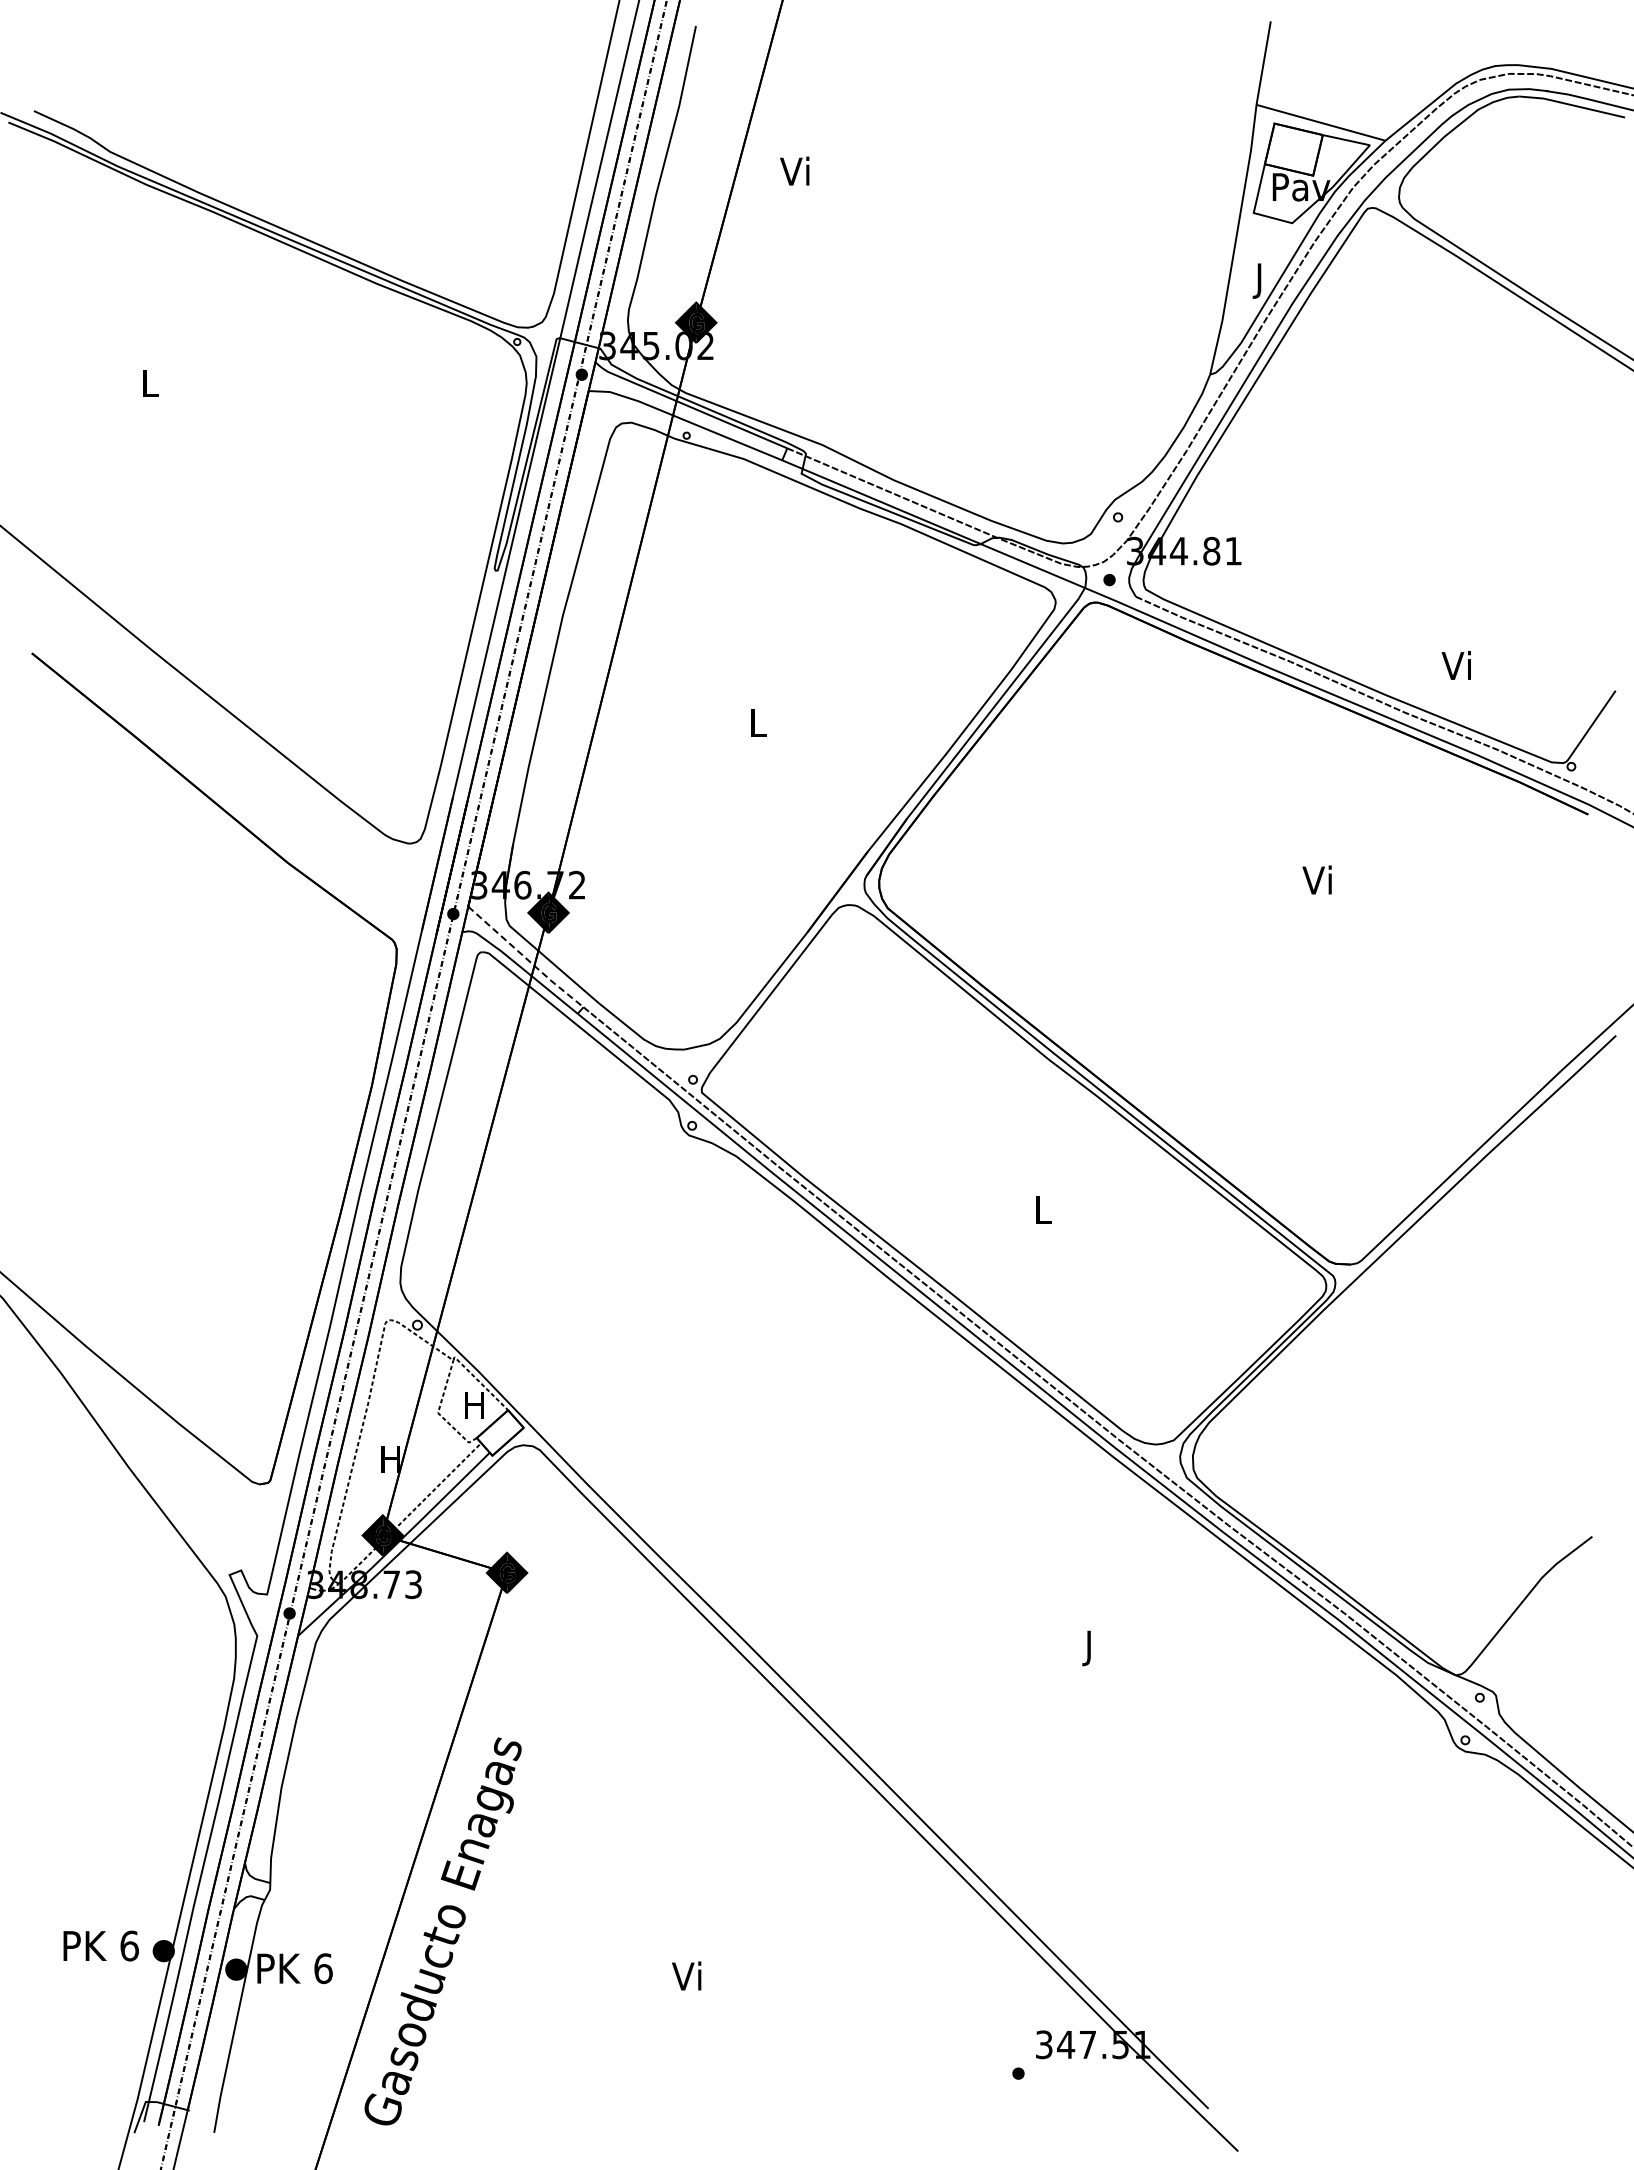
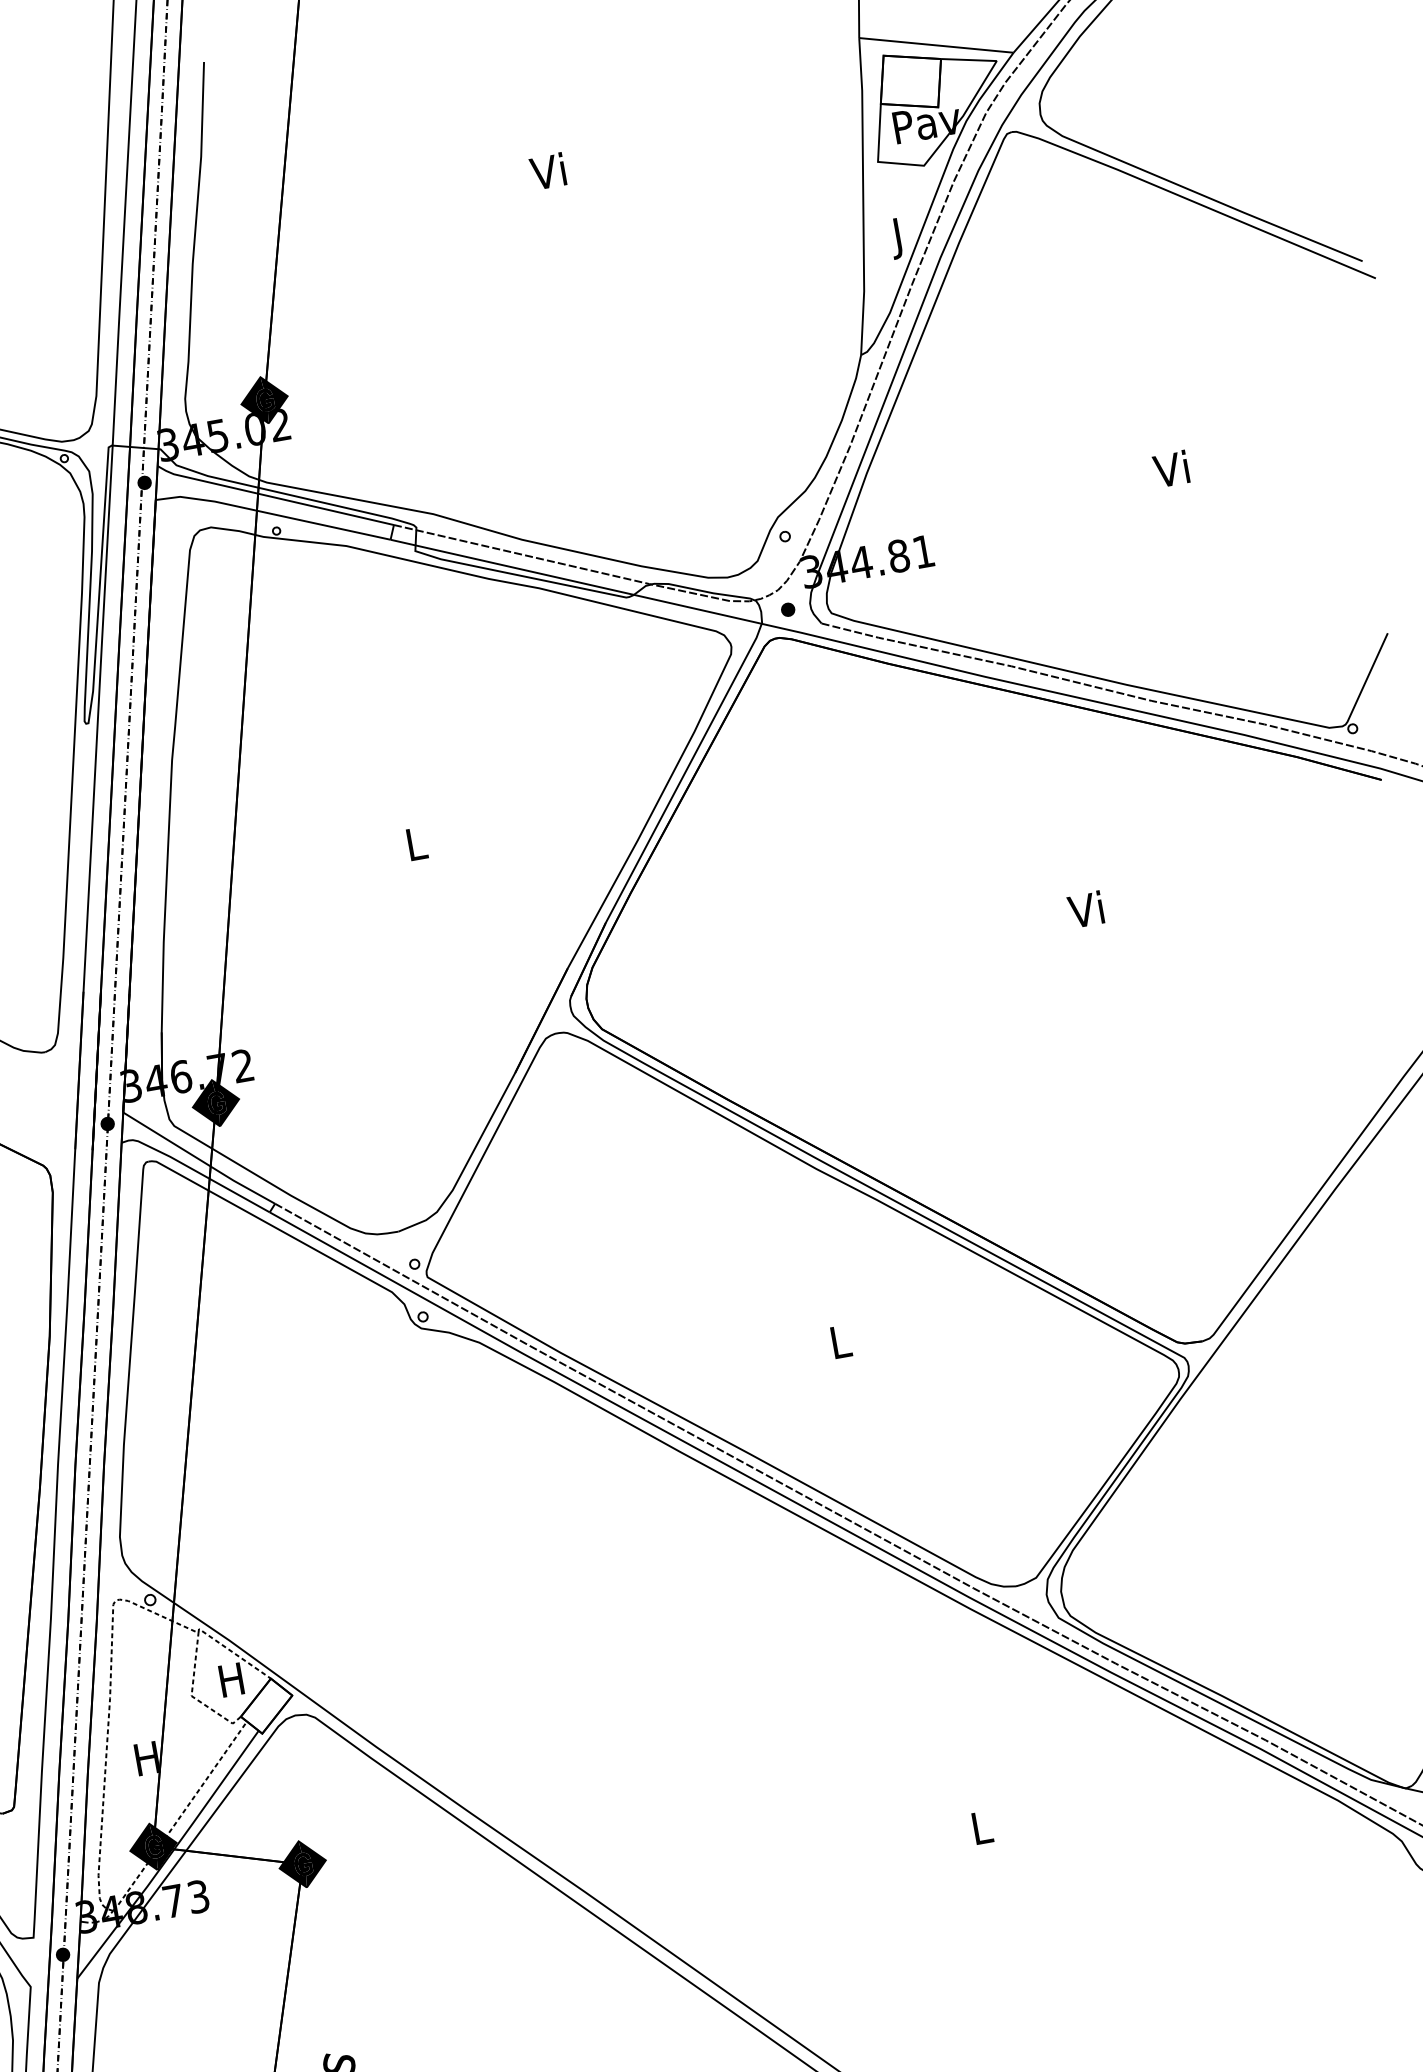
text: (794, 170) -> (547, 170), moved
text: (1455, 665) -> (1170, 469), moved
line: (526, 958) -> (200, 1159), dashed -> solid
text: (1090, 1648) -> (983, 1832), J -> L

